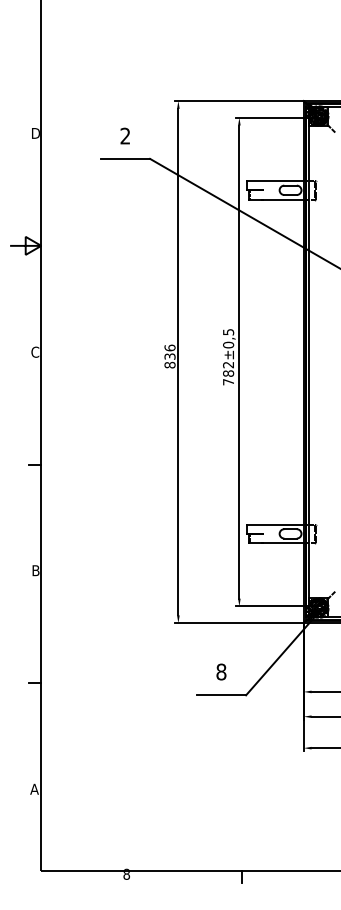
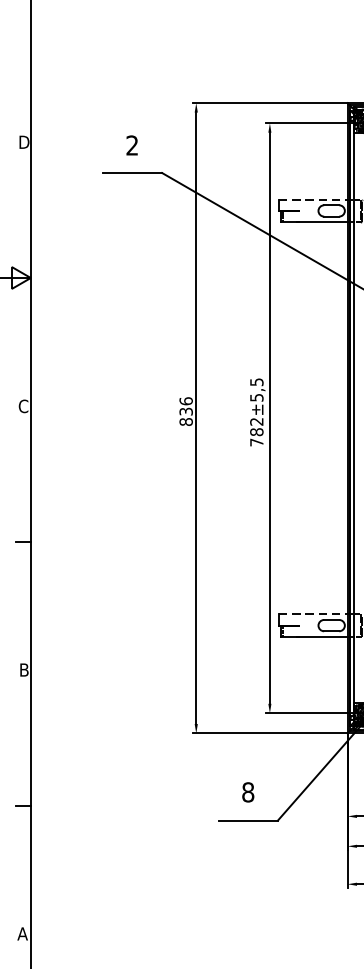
line: (275, 180) -> (313, 199), solid -> dashed
text: (228, 344) -> (256, 397), ±0,5 -> ±5,5
line: (275, 524) -> (313, 614), solid -> dashed

